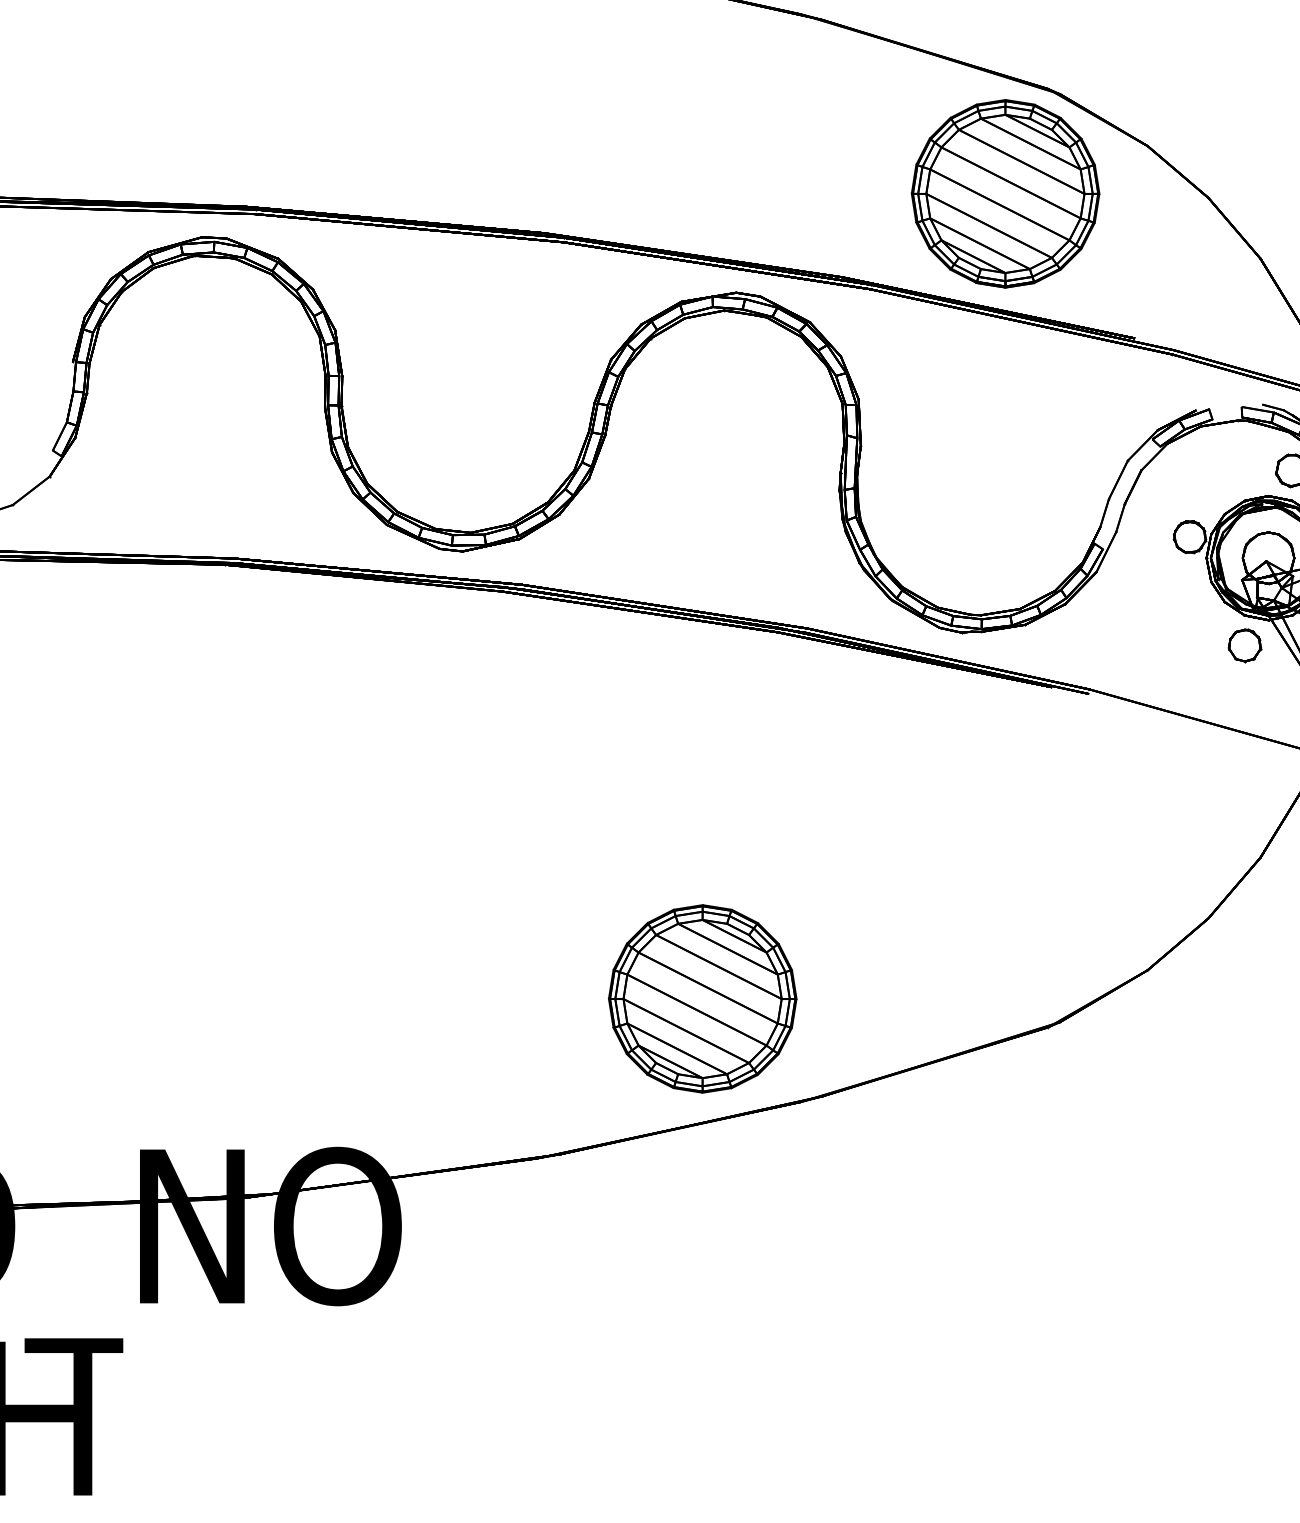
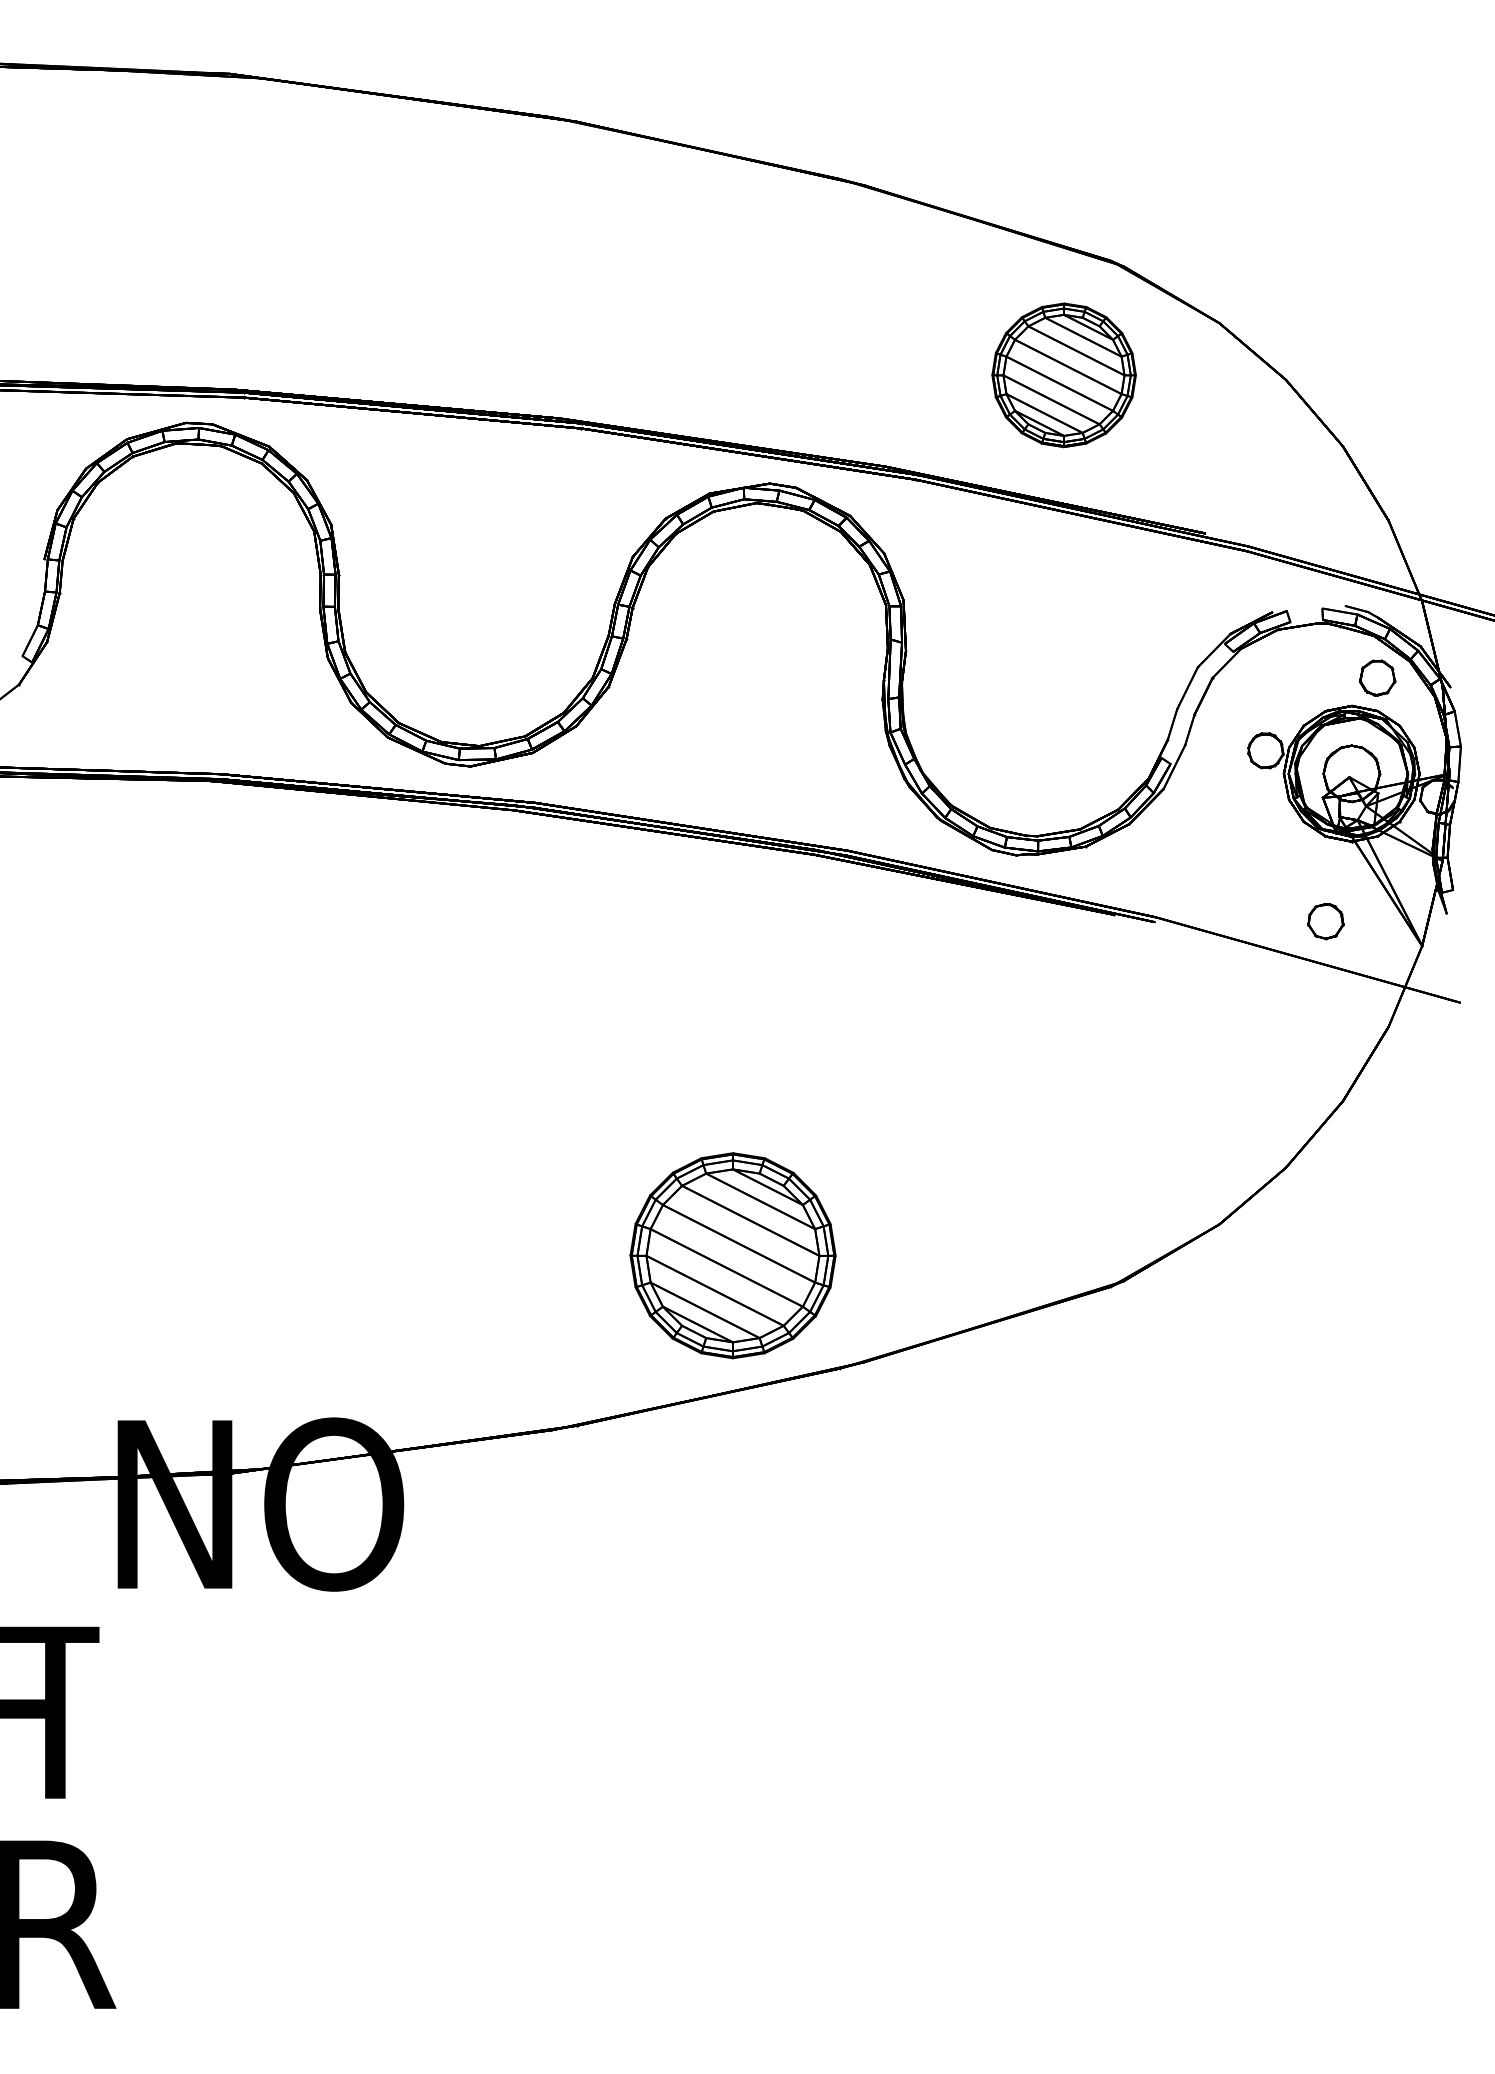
part: (1004, 192) -> (1063, 374), size x0.7
part: (1244, 645) -> (1325, 921), moved

